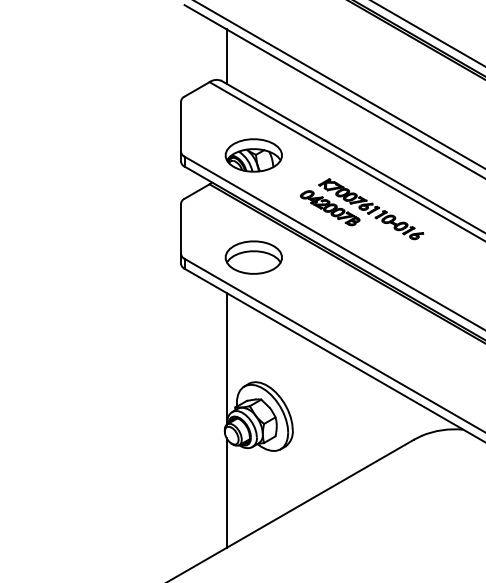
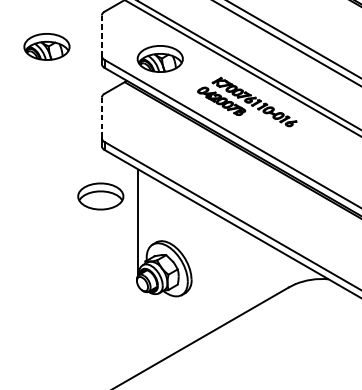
line: (181, 127) -> (102, 36), solid -> dashed
part: (112, 140) -> (46, 46), added
line: (181, 228) -> (102, 117), solid -> dashed
part: (253, 257) -> (100, 196), moved
line: (226, 492) -> (138, 329), removed

